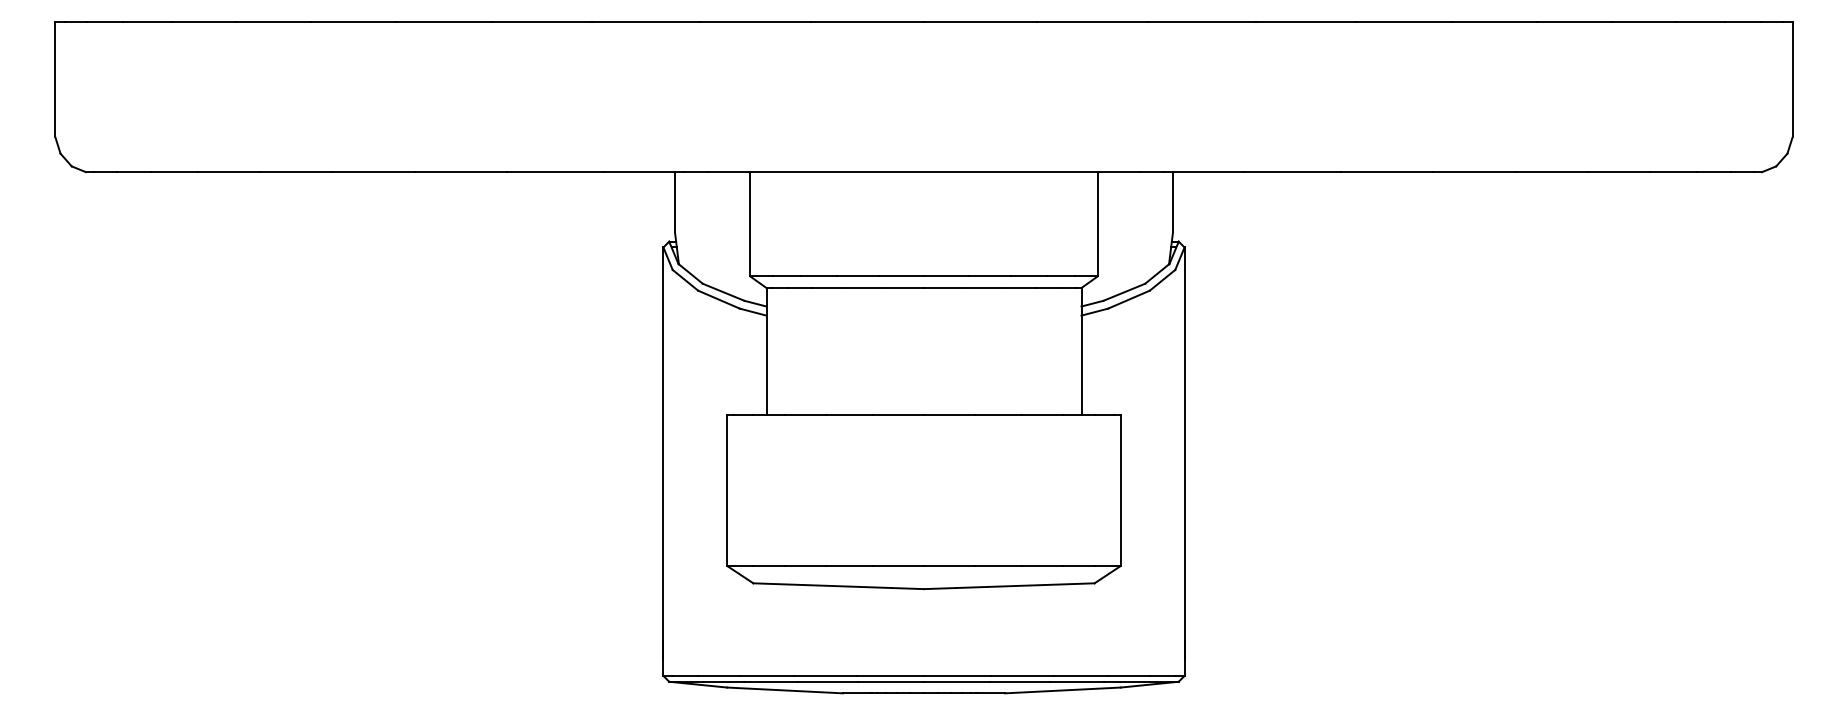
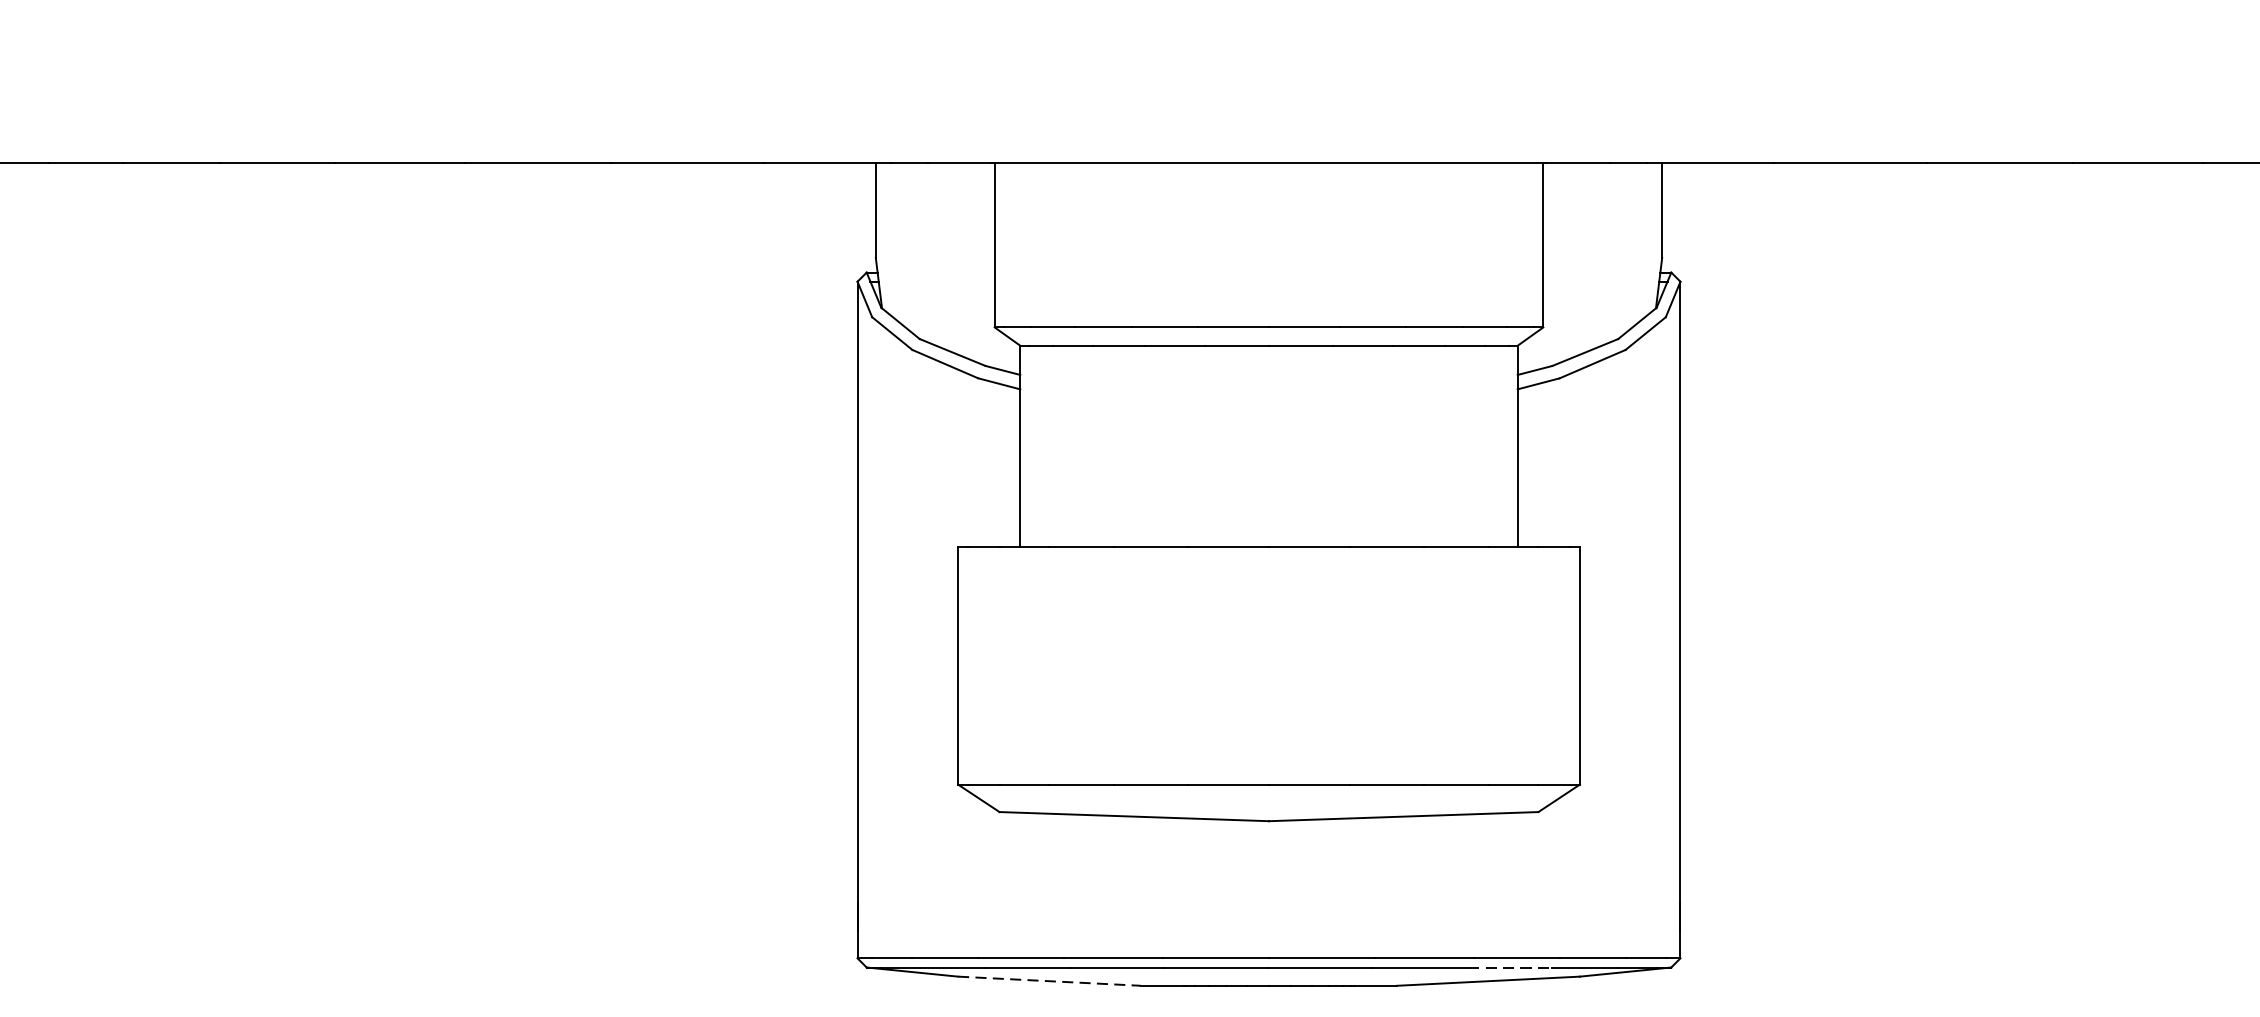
line: (1076, 681) -> (1509, 967), solid -> dashed
line: (785, 690) -> (1050, 981), solid -> dashed

